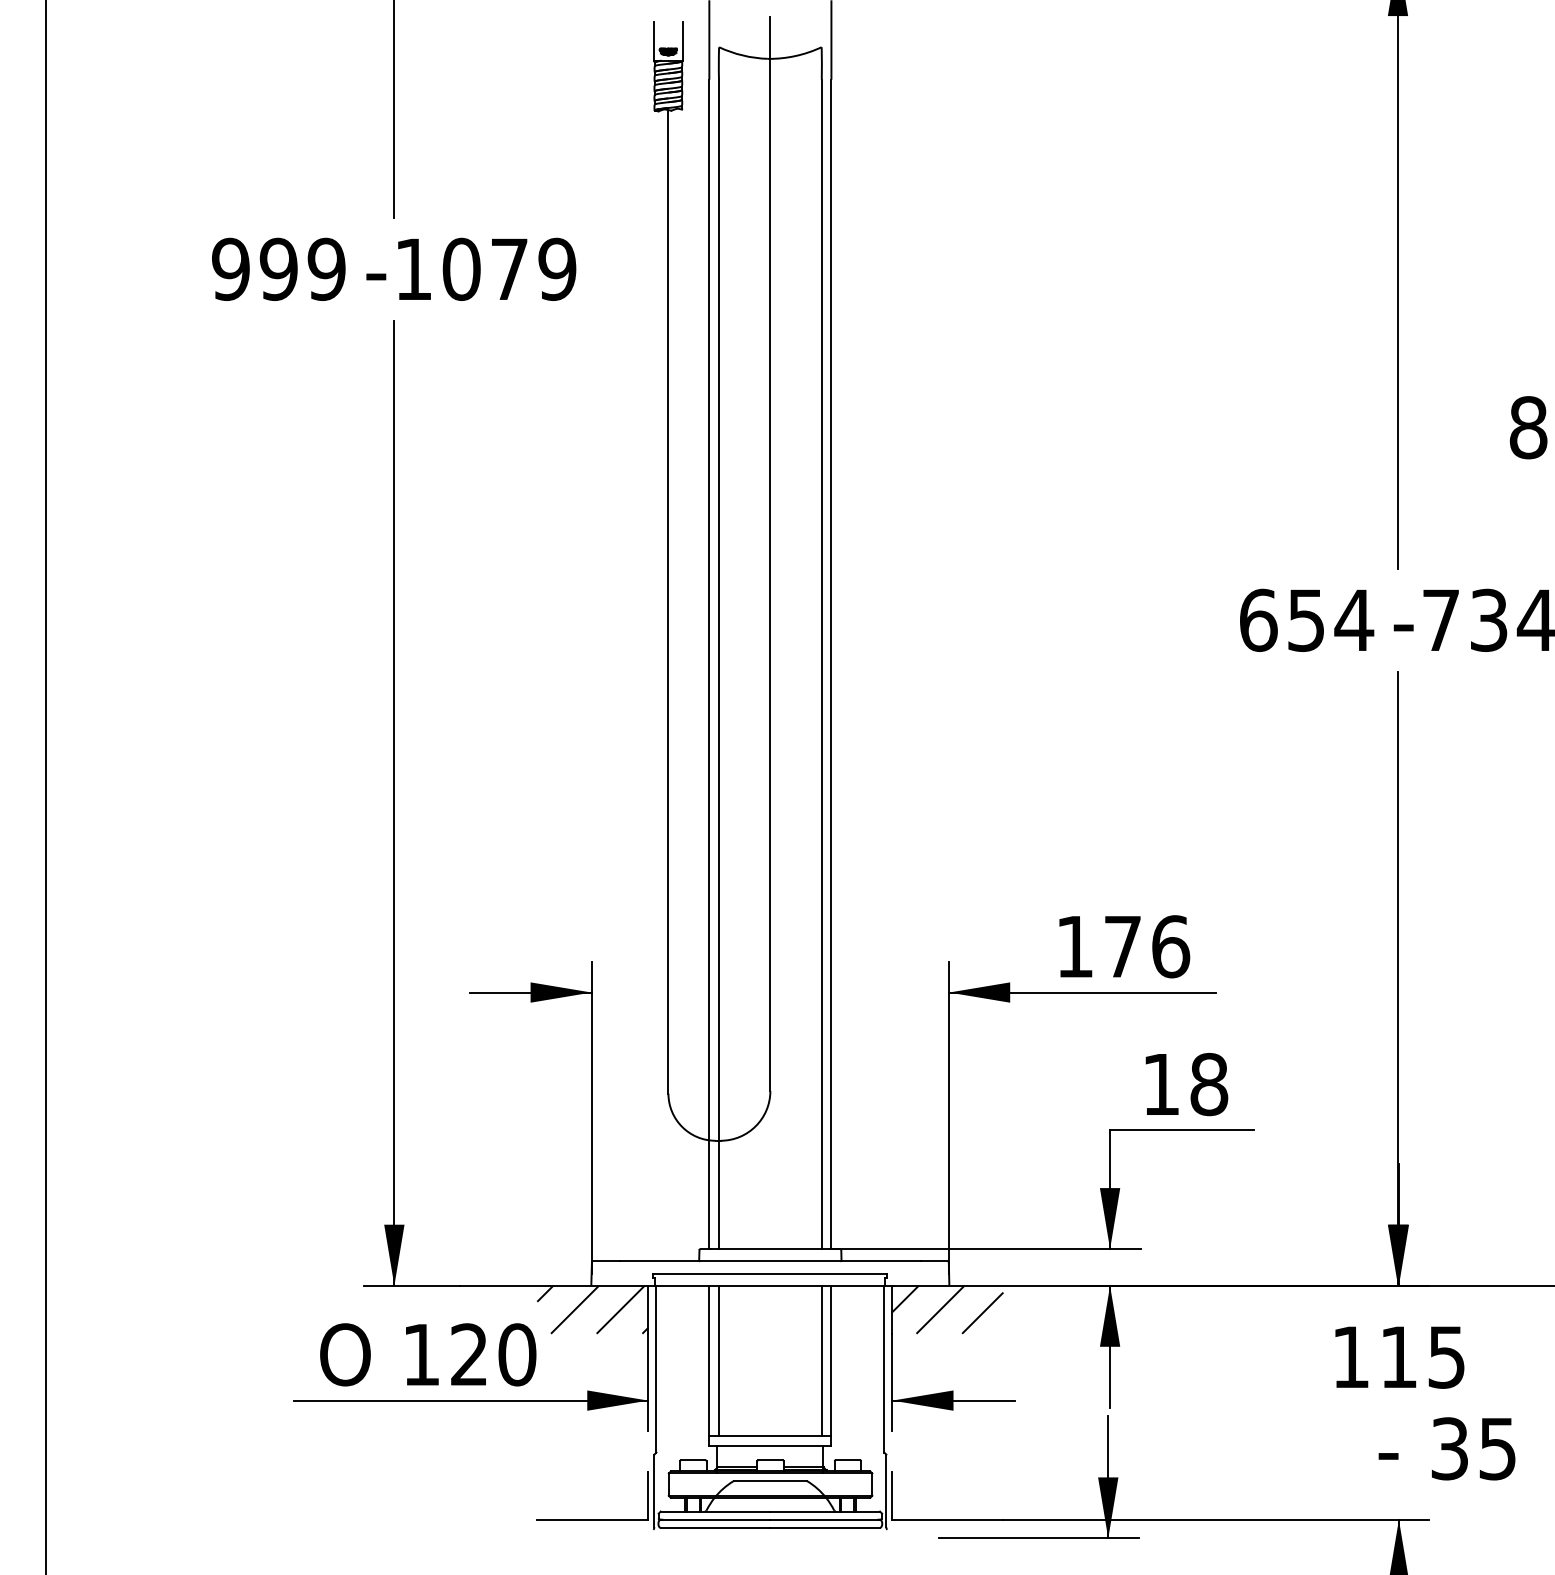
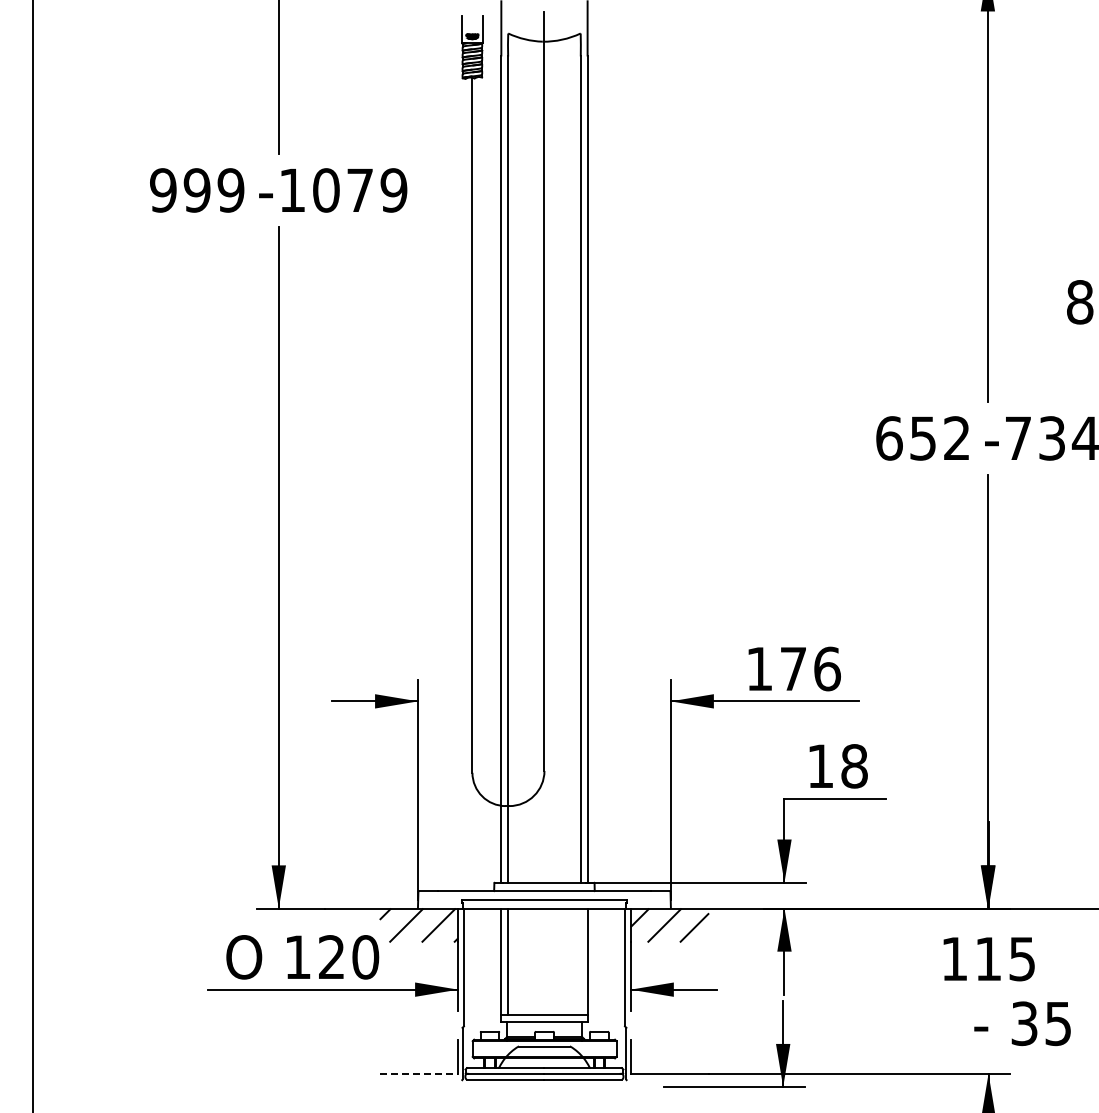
text: (1353, 619) -> (956, 437), 654 -> 652
line: (821, 1360) -> (580, 961), removed
line: (593, 1519) -> (419, 1073), solid -> dashed

